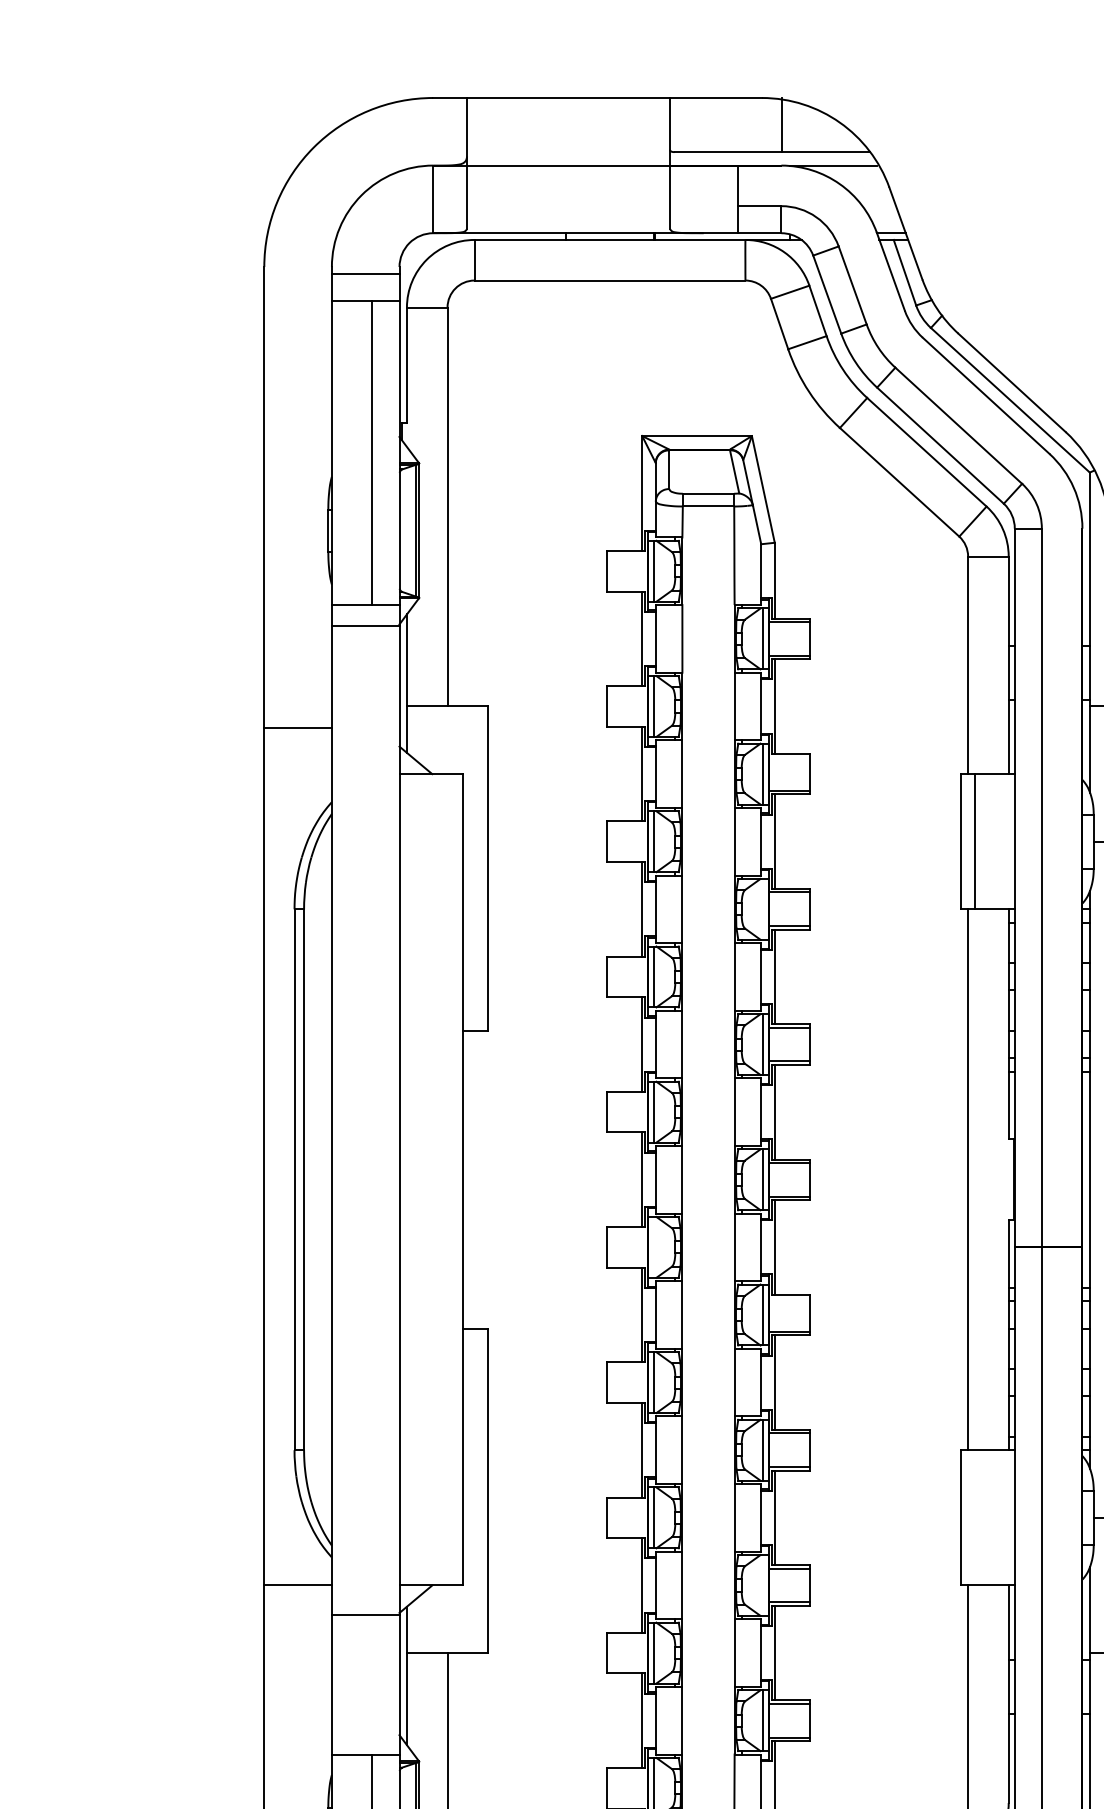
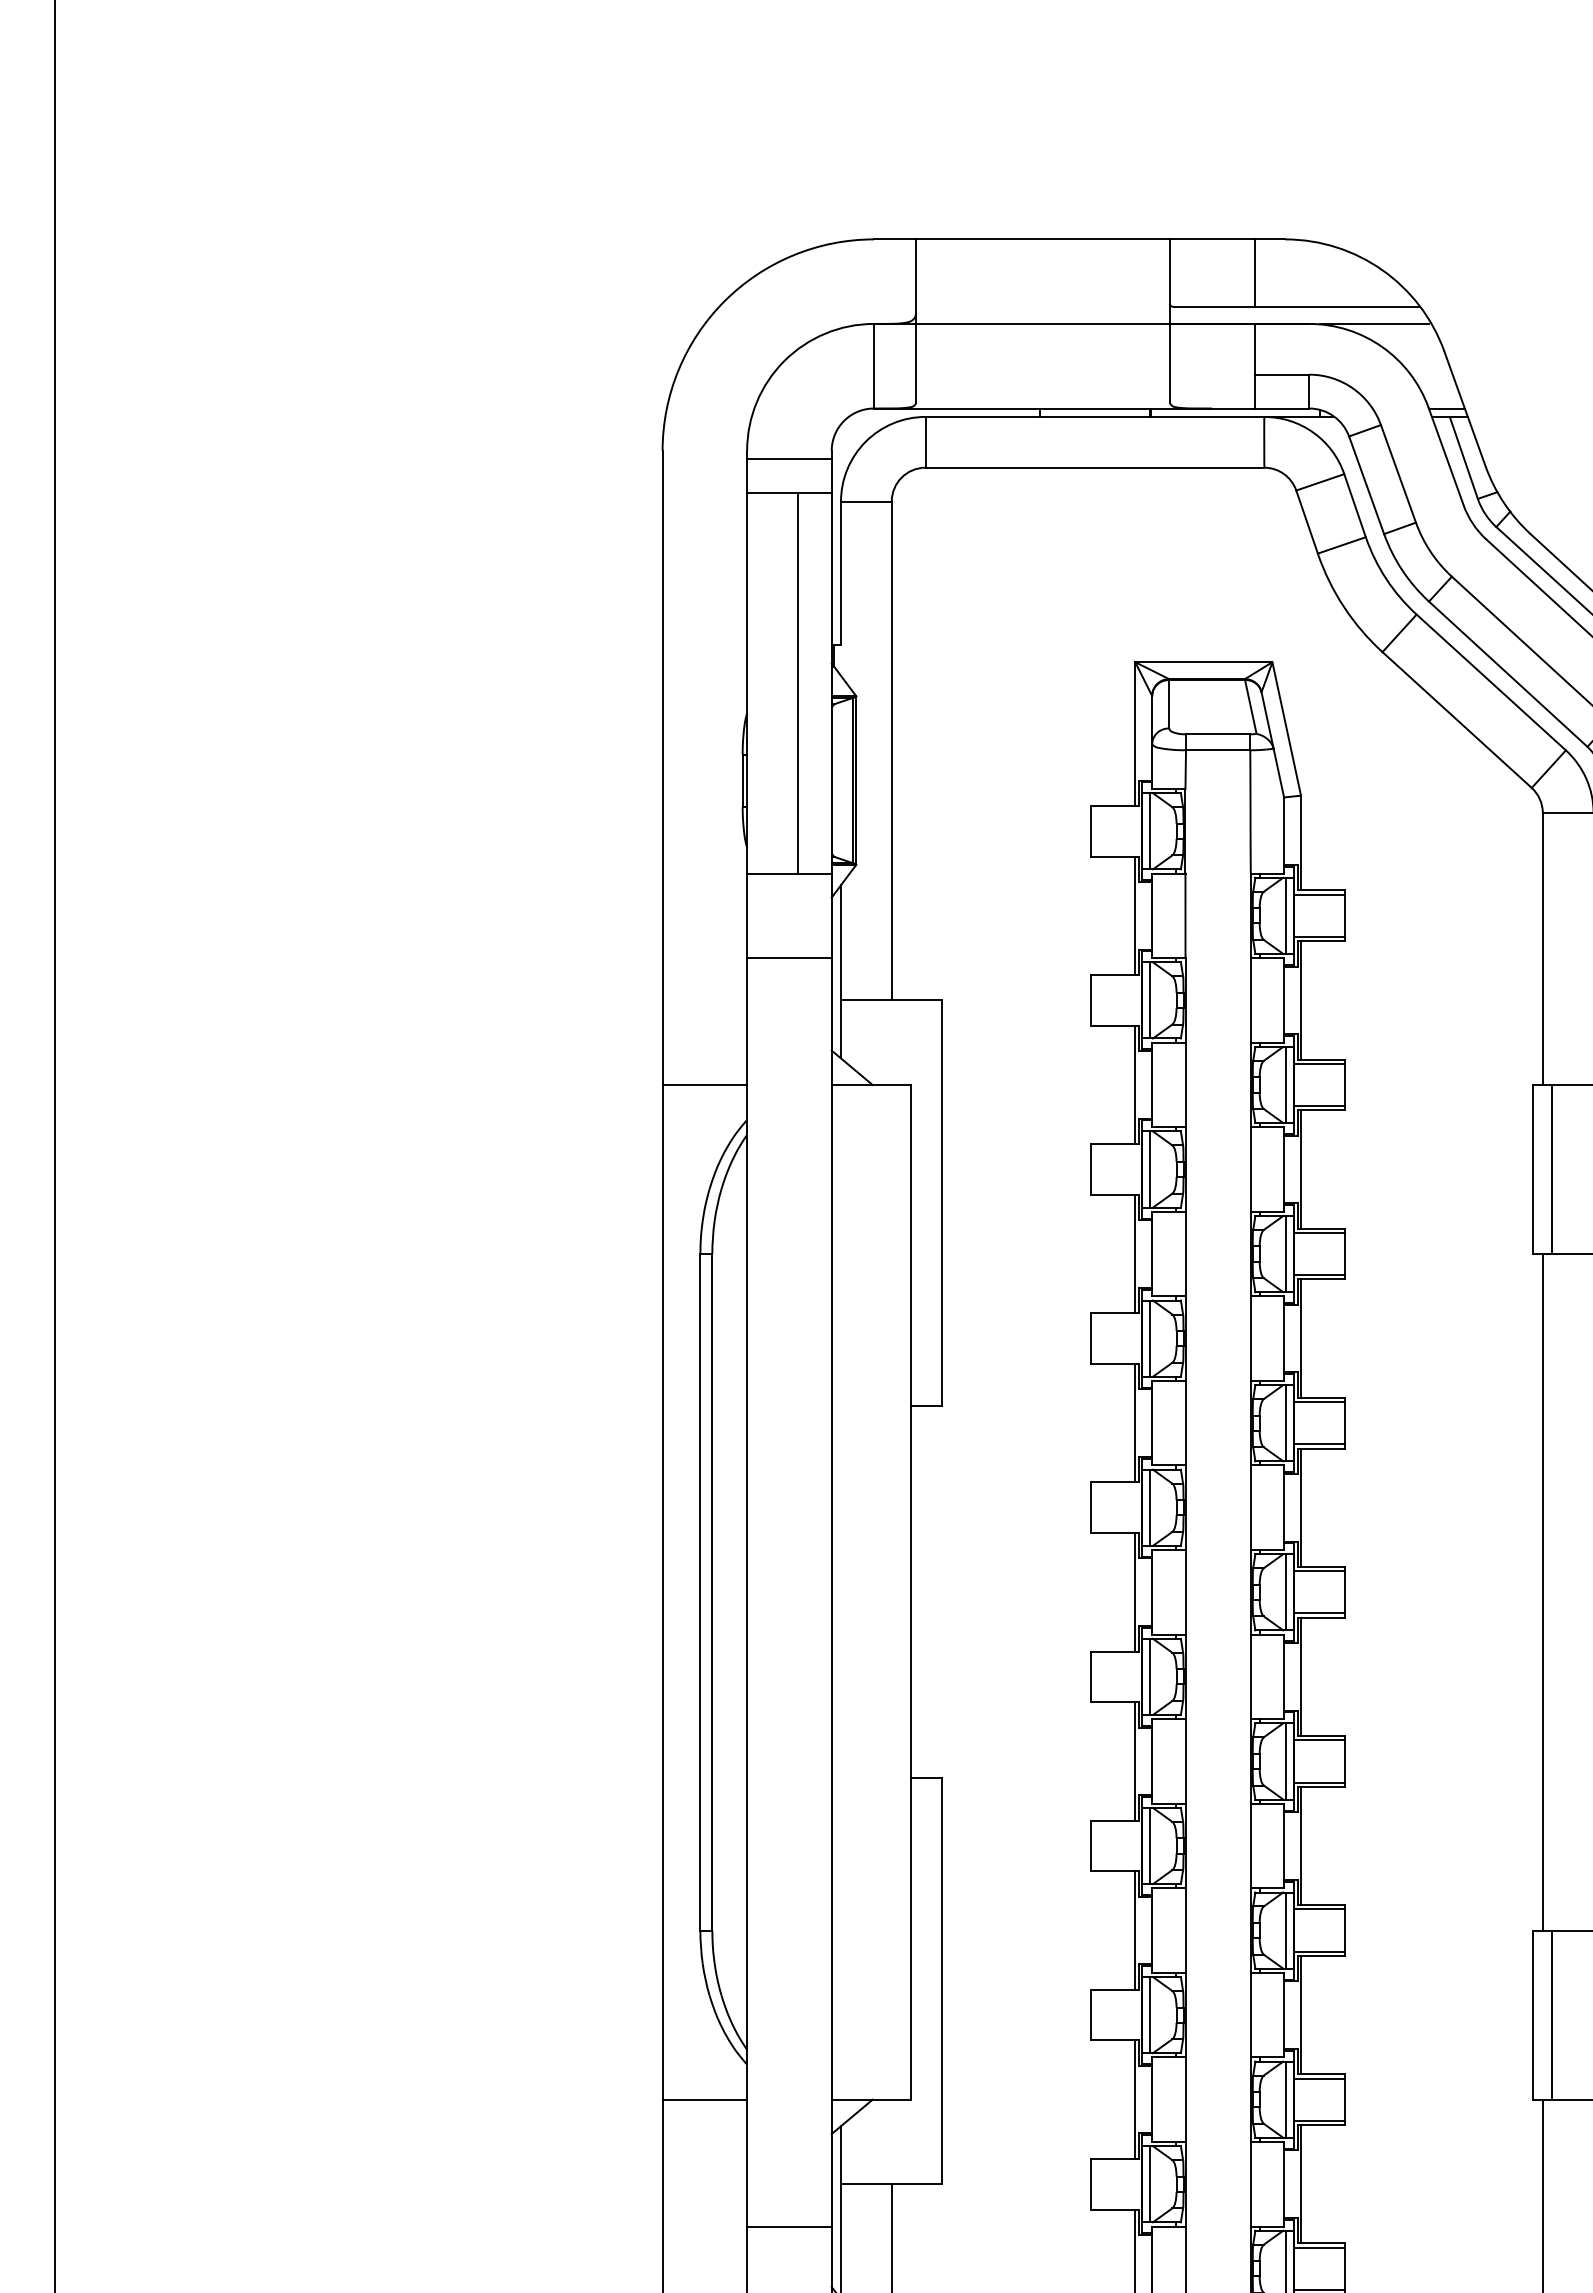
line: (782, 125) -> (1254, 273), moved
line: (365, 626) -> (789, 958), moved
line: (297, 727) -> (704, 1084), moved
line: (789, 756) -> (1319, 1063), added
line: (762, 909) -> (1285, 1254), added
line: (654, 1247) -> (1150, 1676), added
line: (789, 1298) -> (1319, 1740), added
line: (975, 1517) -> (1551, 2014), added
line: (762, 1585) -> (1285, 2099), added
line: (365, 1614) -> (789, 2226), moved

